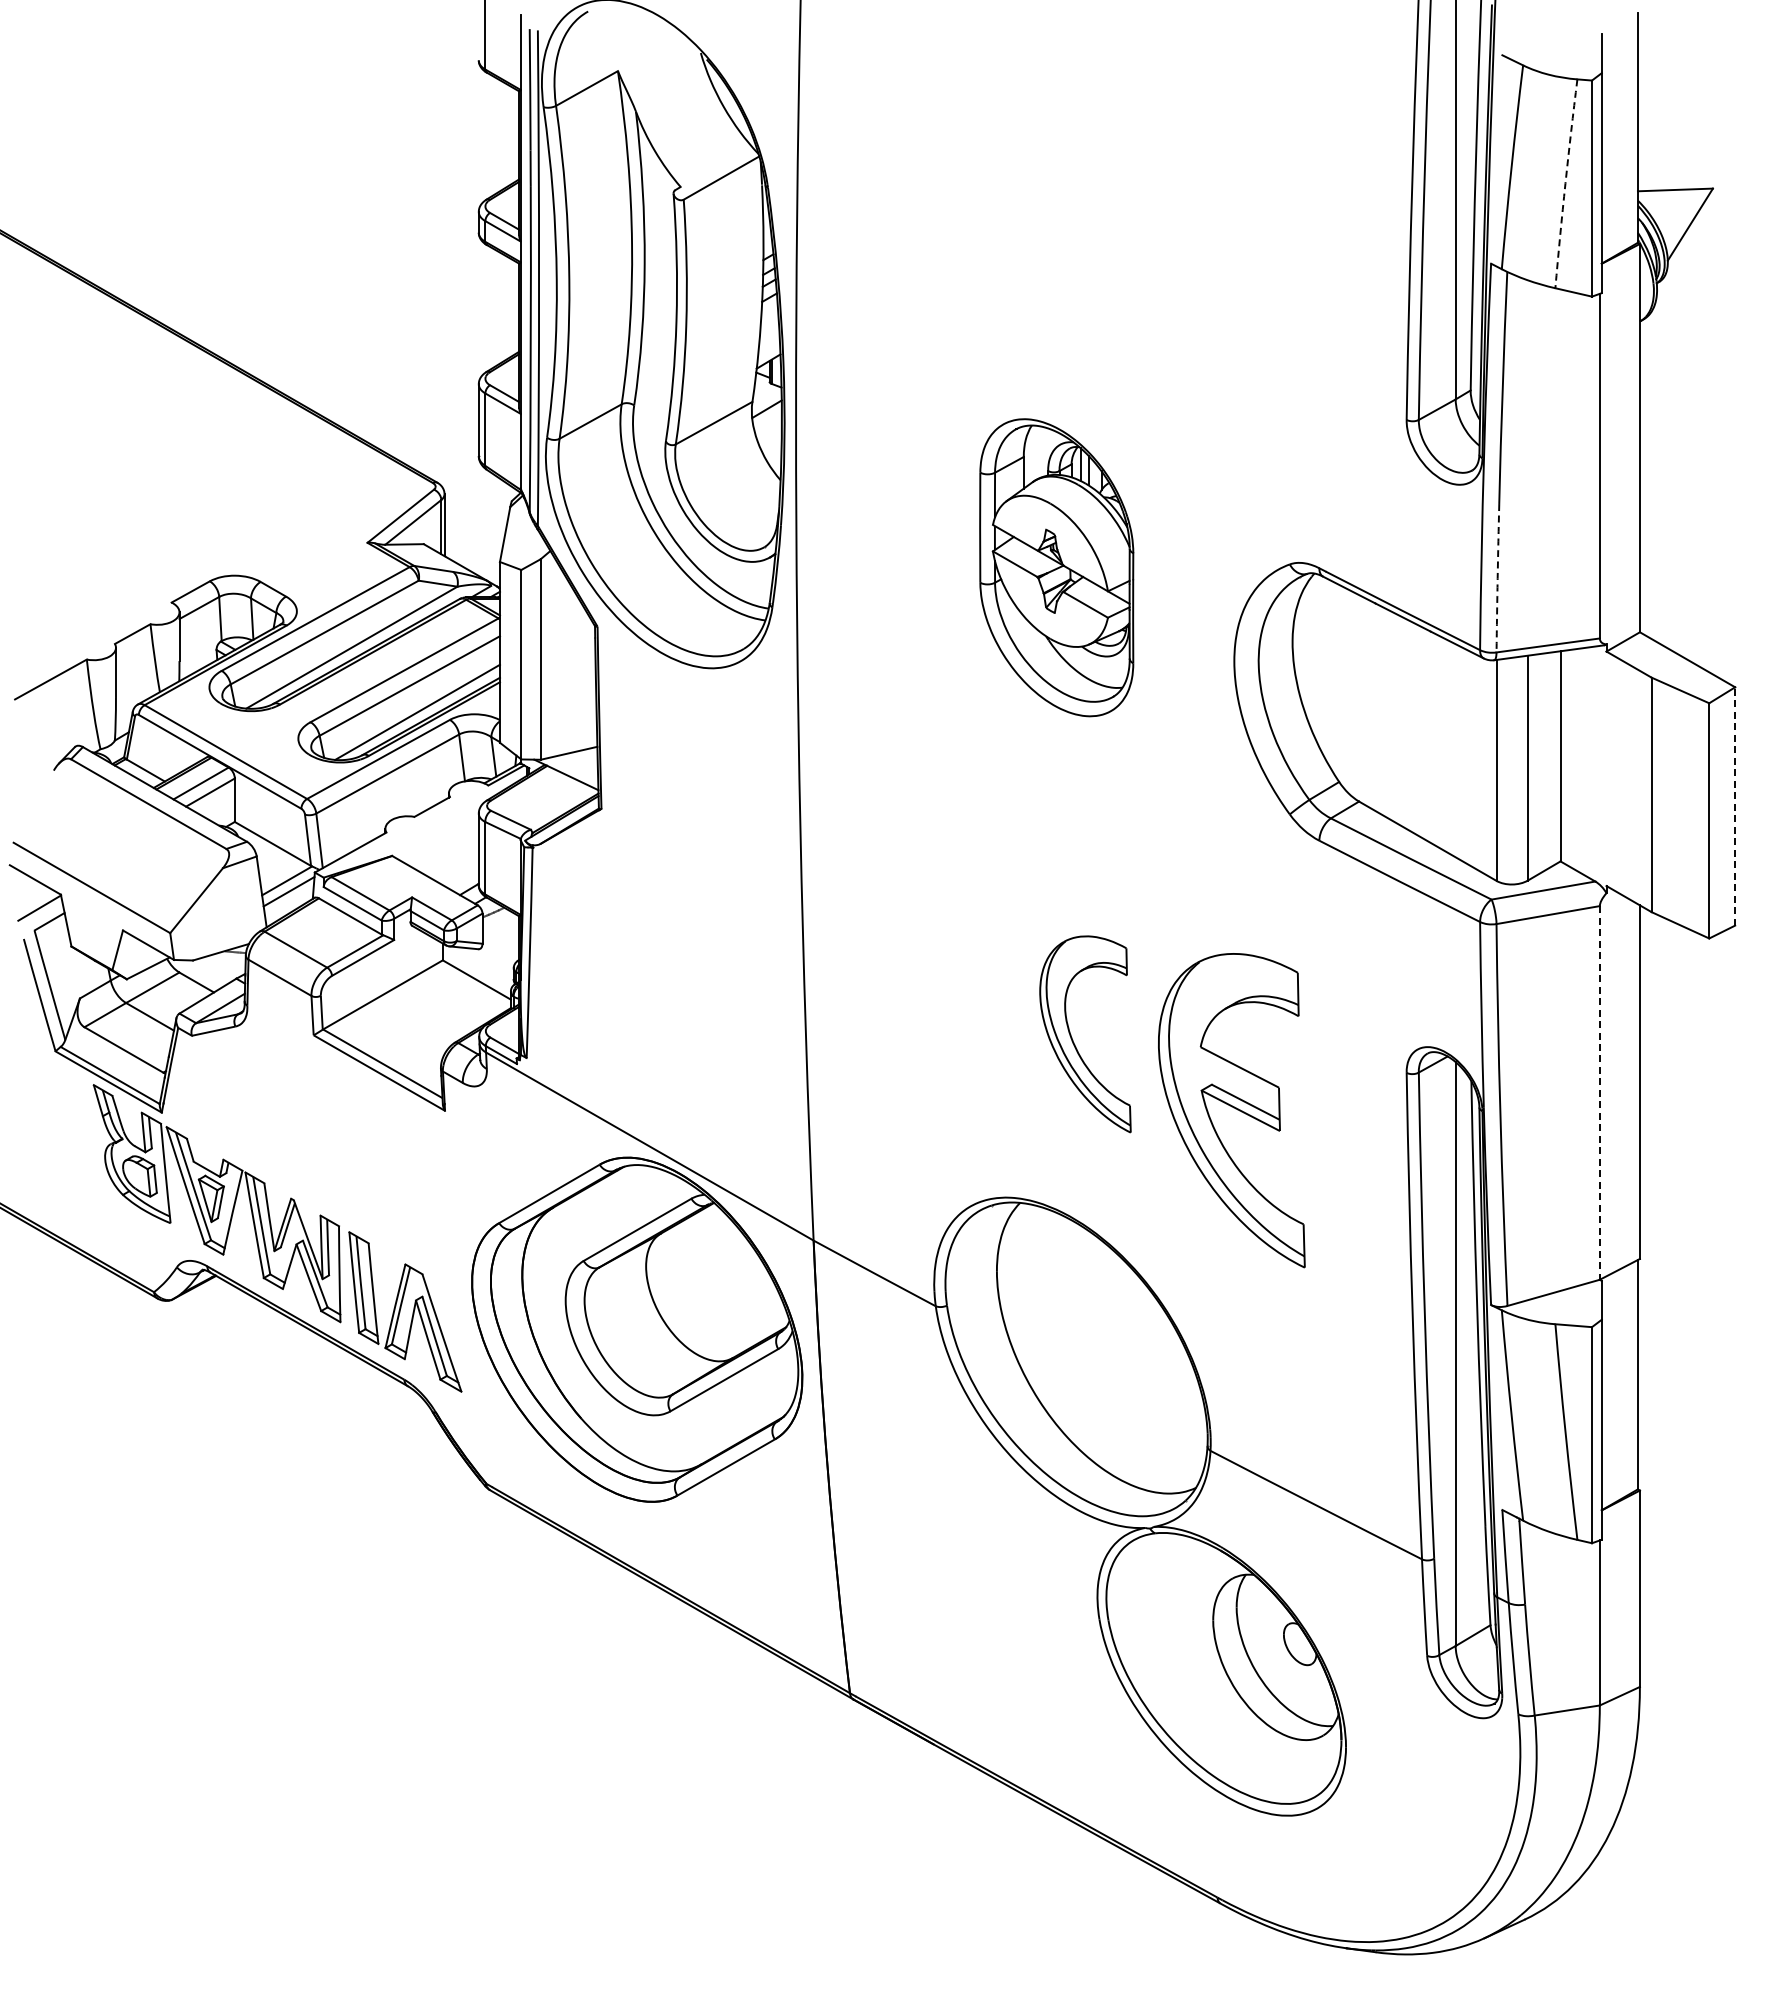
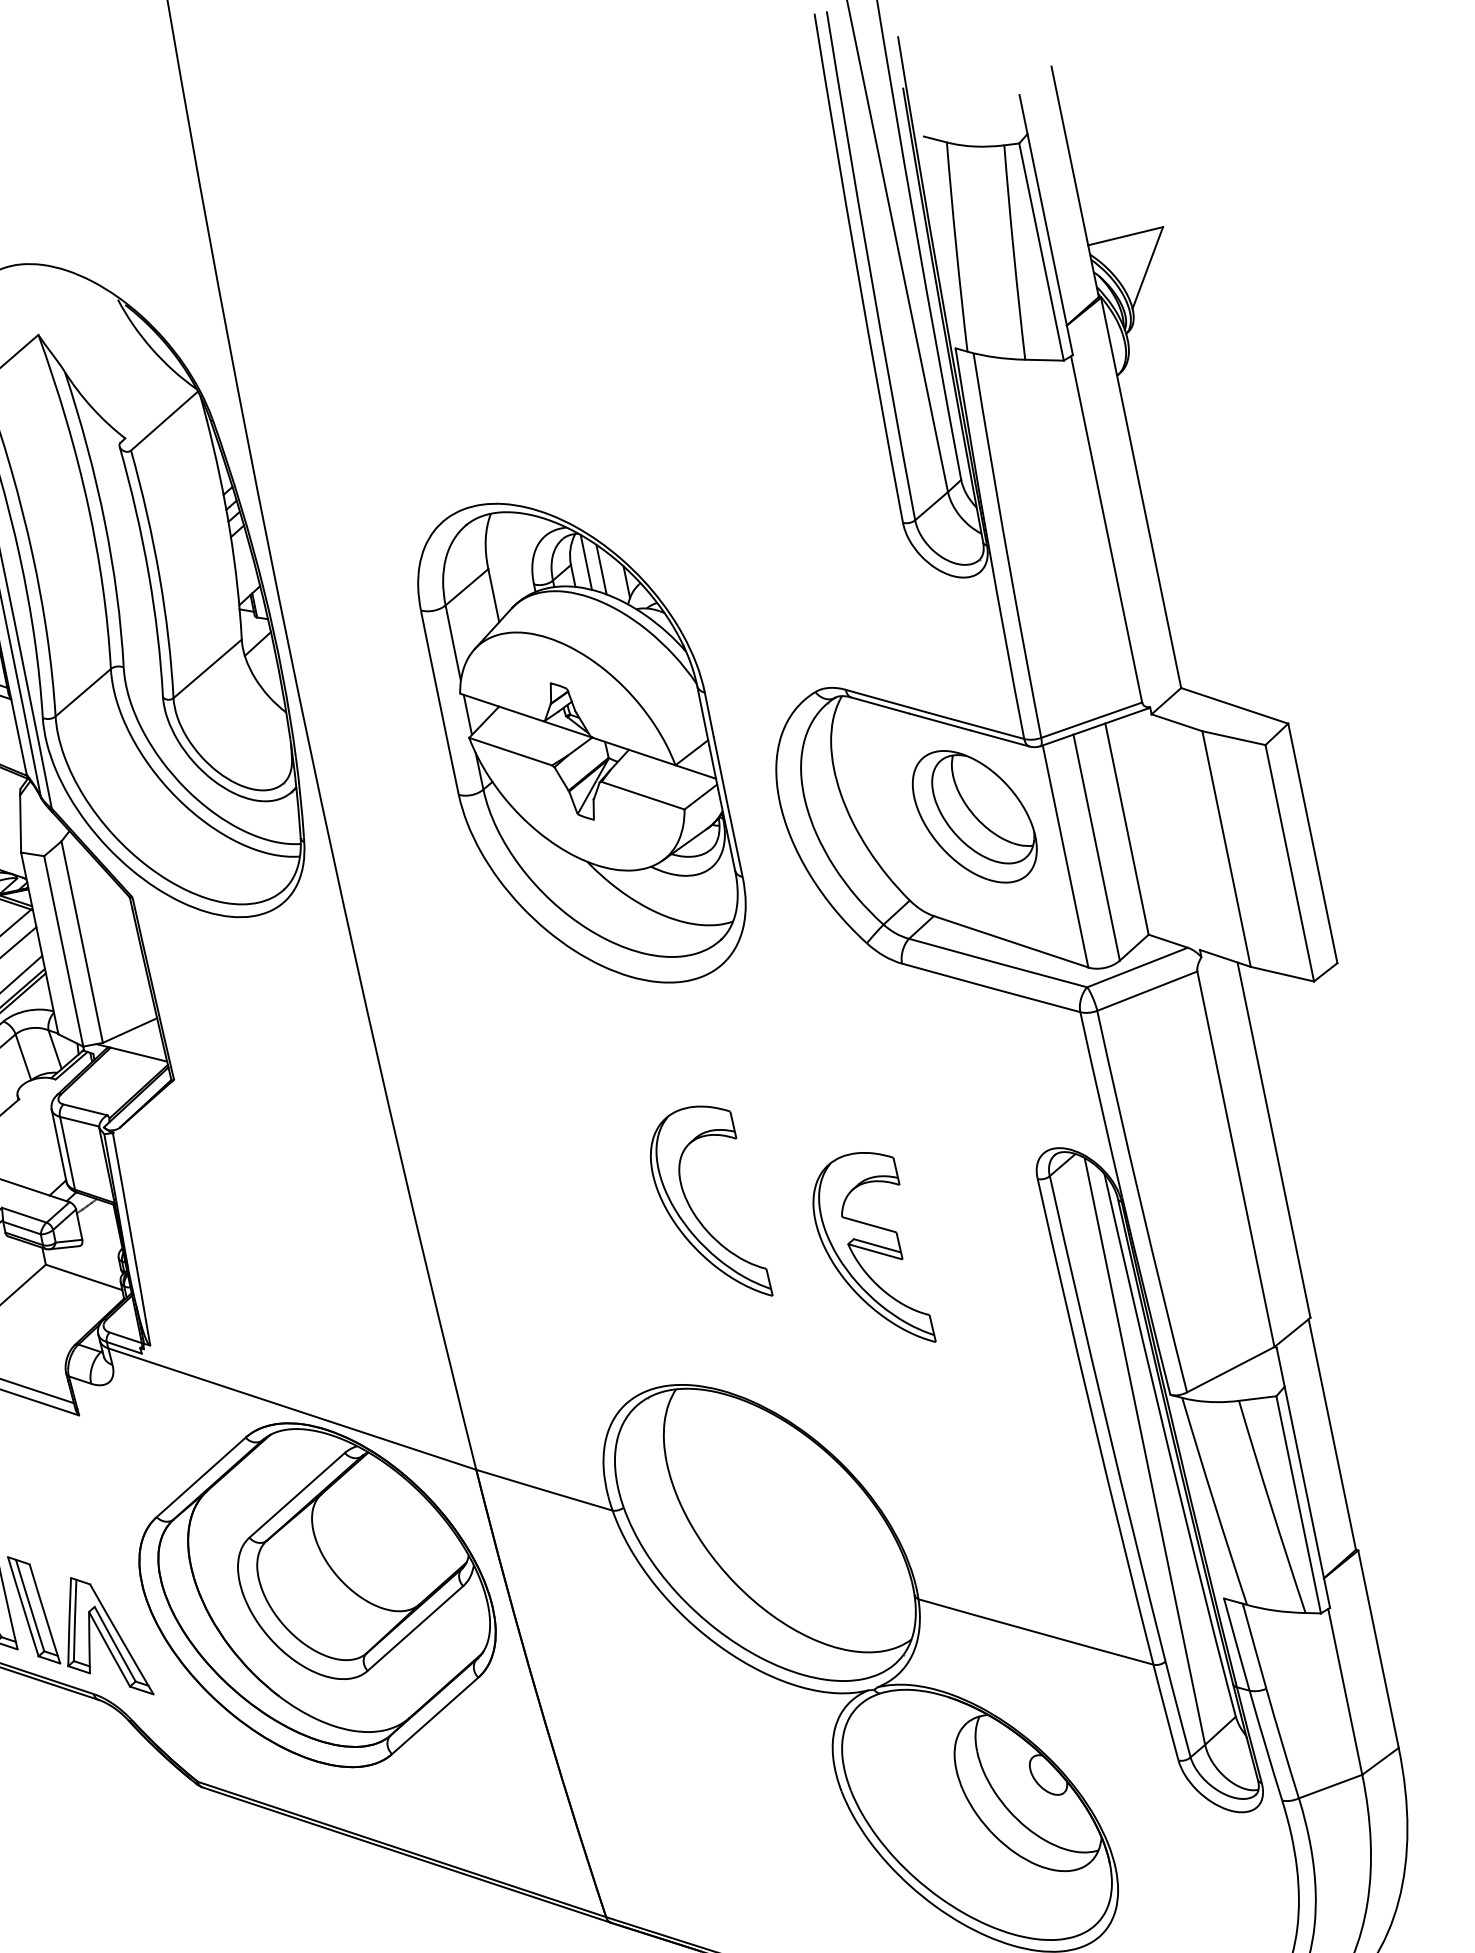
arc: (1565, 183) -> (1013, 252), dashed -> solid
part: (1056, 567) -> (581, 743), size x1.67
arc: (1497, 578) -> (1026, 663), dashed -> solid
part: (1417, 714) -> (974, 816), added
line: (1735, 805) -> (1312, 842), dashed -> solid
line: (1599, 1092) -> (1235, 1158), dashed -> solid
part: (1231, 1110) -> (869, 1252), size x0.62

